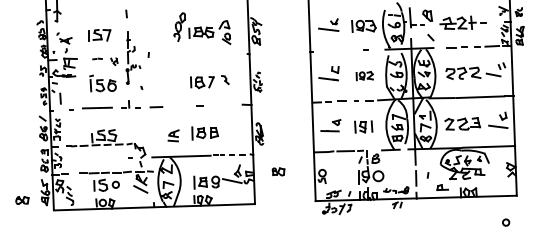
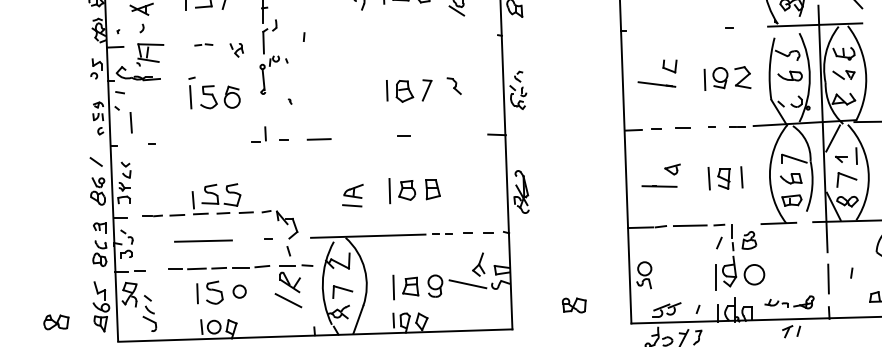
part: (364, 75) -> (727, 77), size x1.43
line: (97, 107) -> (203, 240), moved
part: (278, 171) -> (574, 304), moved

